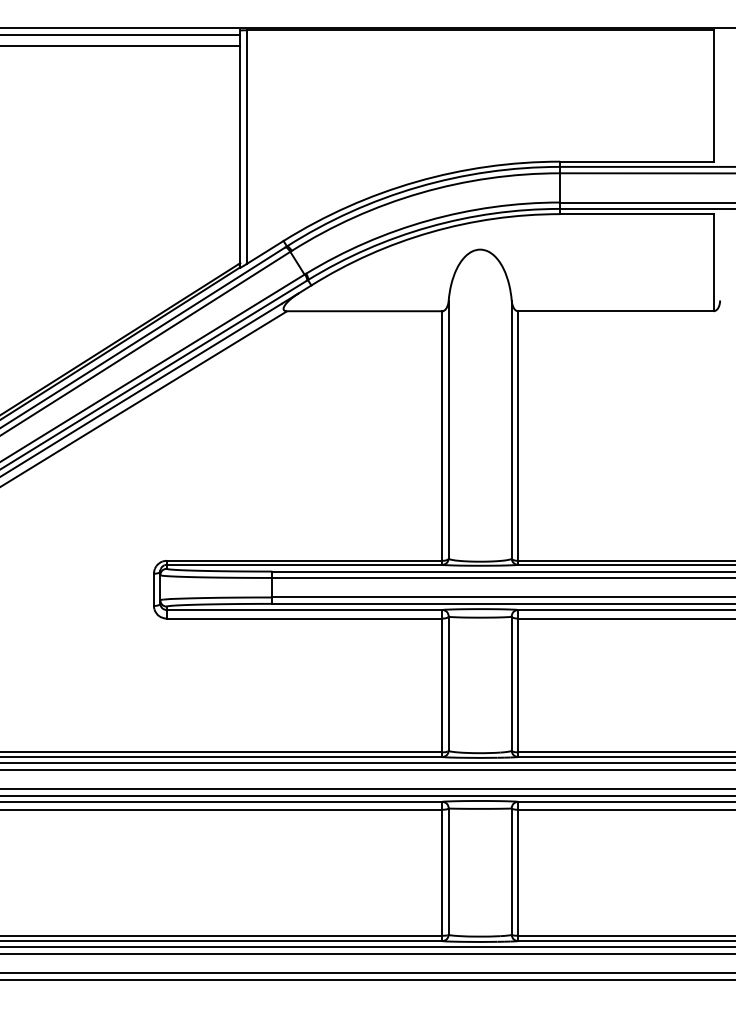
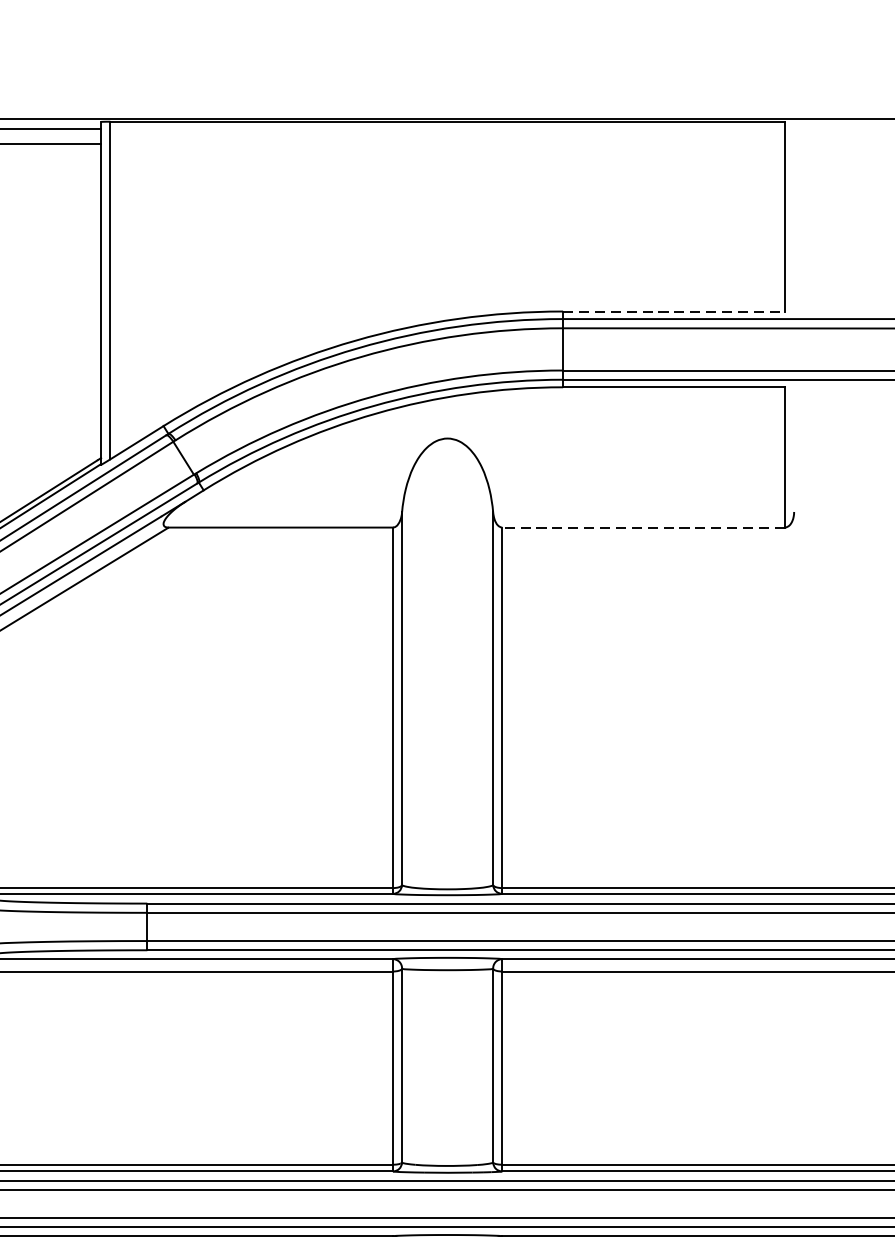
line: (636, 161) -> (673, 311), solid -> dashed
line: (615, 311) -> (643, 527), solid -> dashed

